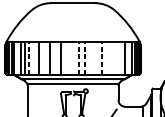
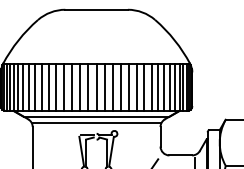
line: (29, 57) -> (35, 86), dashed -> solid
line: (78, 57) -> (104, 86), dashed -> solid
line: (85, 57) -> (113, 86), dashed -> solid
line: (102, 57) -> (137, 86), dashed -> solid
line: (17, 58) -> (18, 87), added
line: (33, 58) -> (41, 87), added
line: (44, 58) -> (56, 87), added
line: (55, 58) -> (71, 87), added
line: (67, 58) -> (88, 87), added
line: (73, 58) -> (96, 87), added
line: (90, 58) -> (121, 87), added
line: (96, 58) -> (129, 87), added
line: (107, 58) -> (144, 87), added
line: (112, 58) -> (151, 87), added
line: (117, 58) -> (158, 87), added
line: (121, 58) -> (164, 87), added
line: (129, 58) -> (175, 87), added

